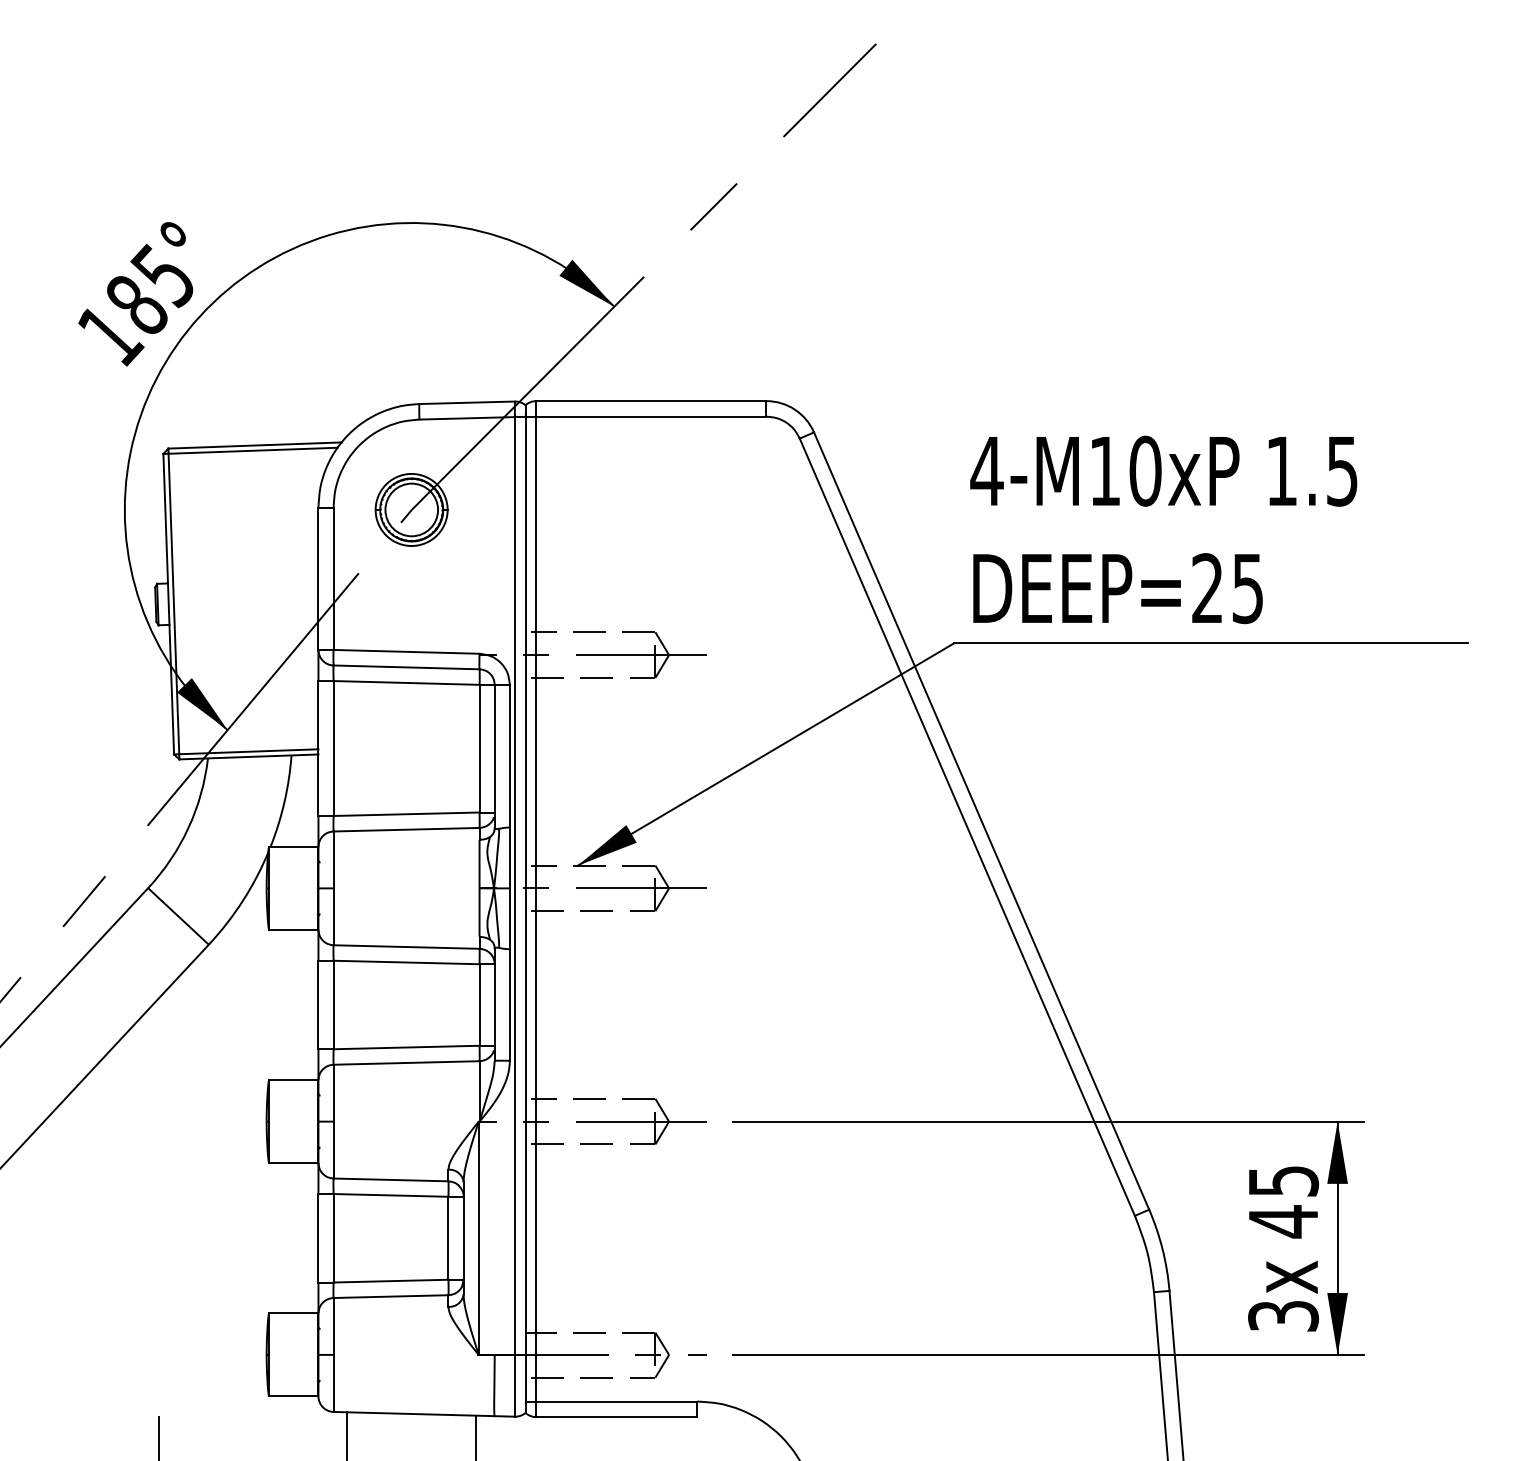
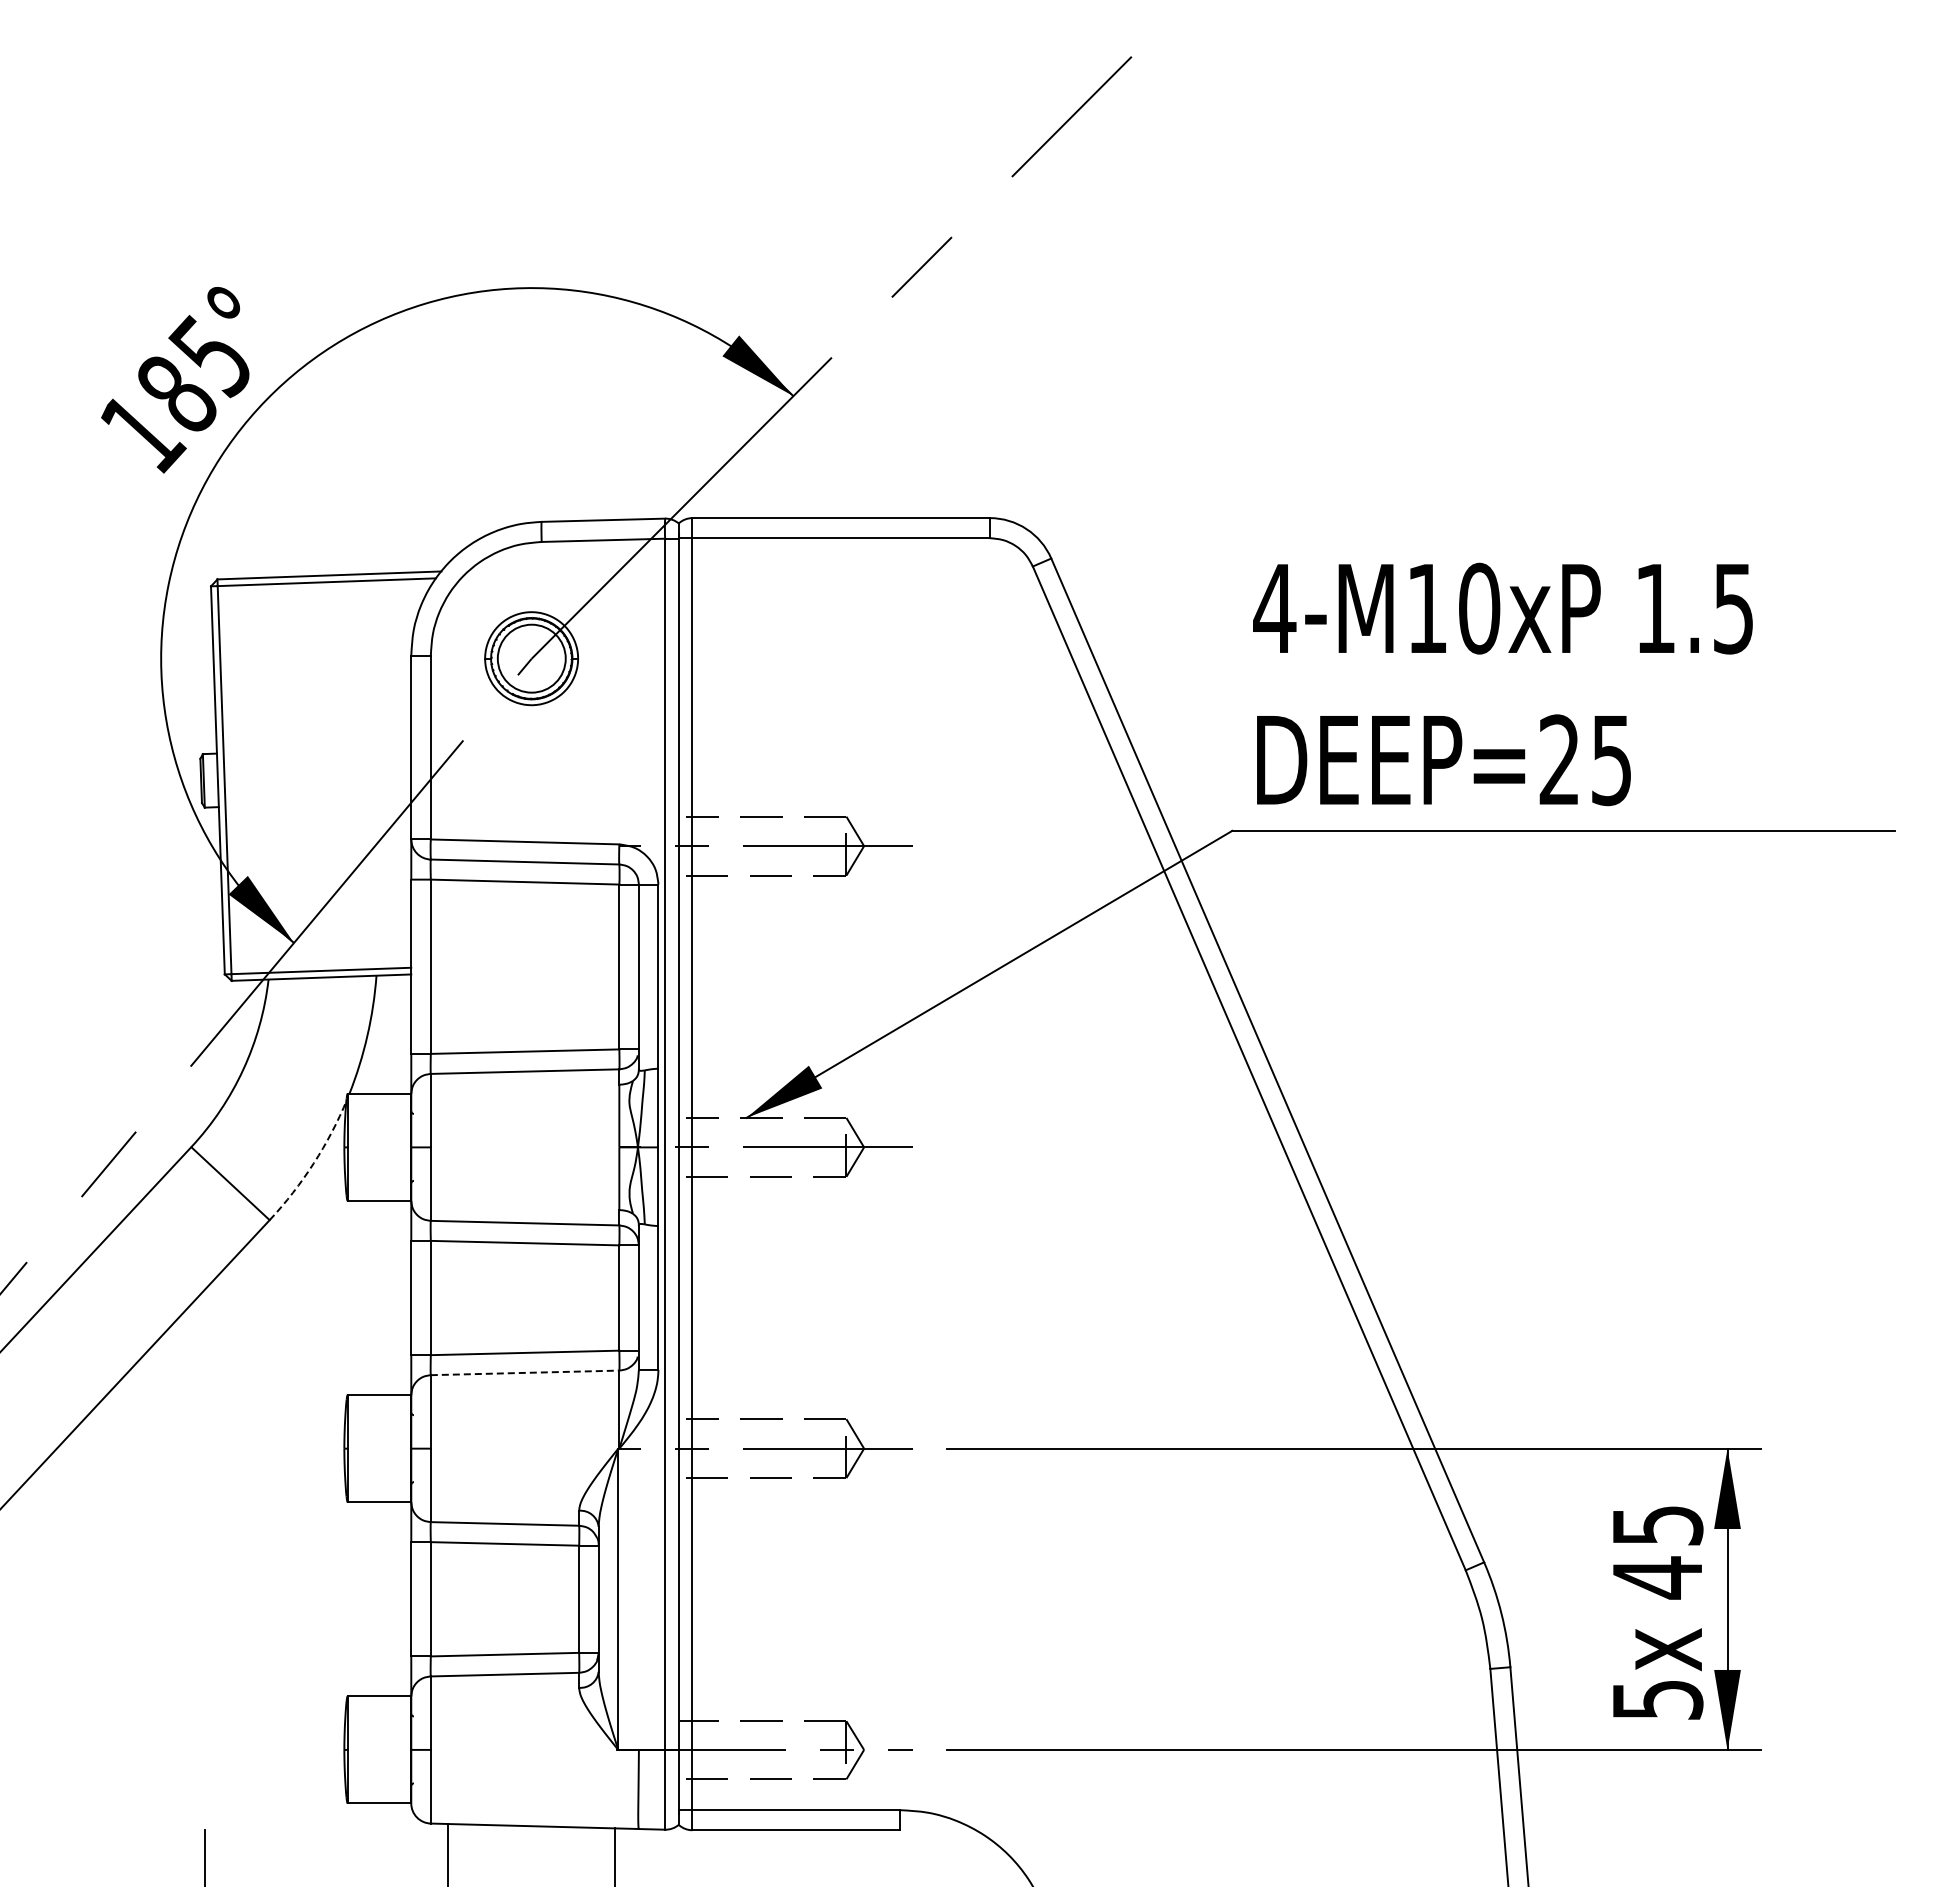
arc: (242, 900) -> (313, 1163), solid -> dashed
line: (406, 1062) -> (525, 1372), solid -> dashed
text: (1283, 1315) -> (1657, 1699), 3x -> 5x

